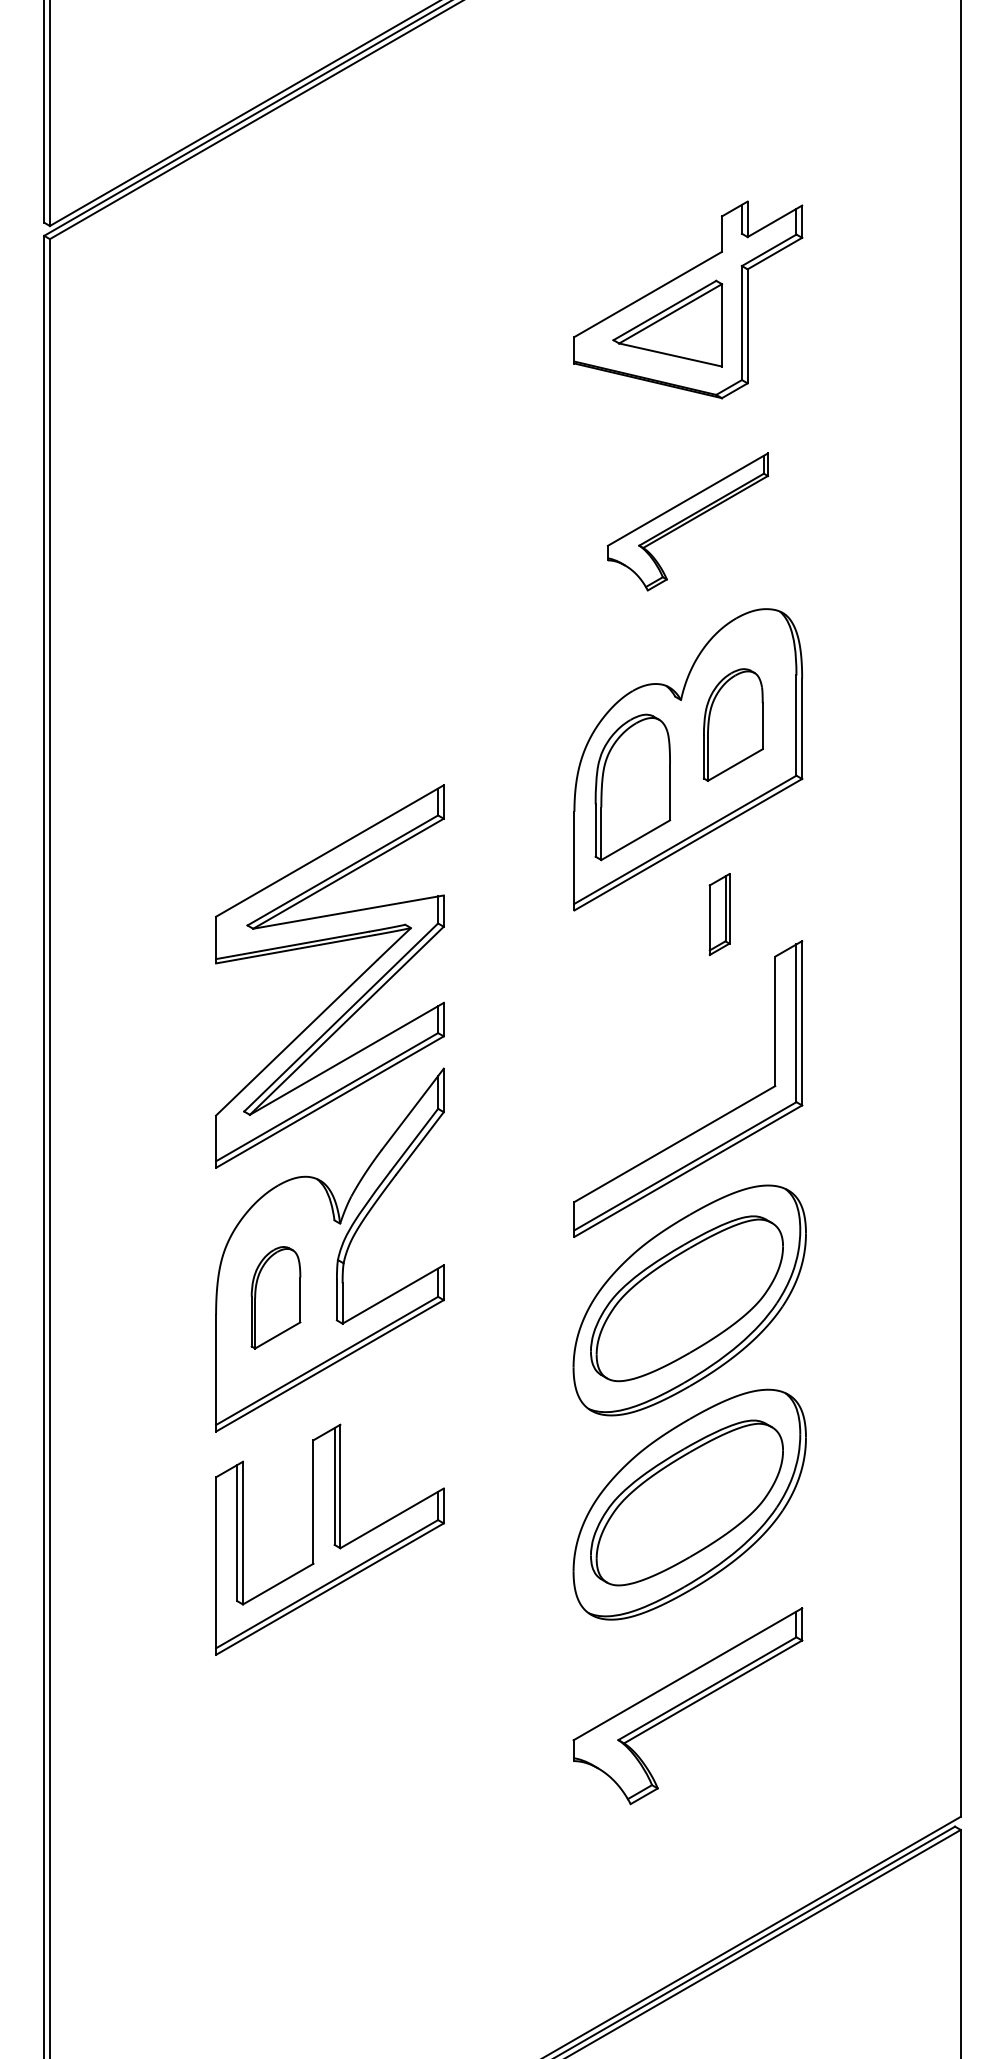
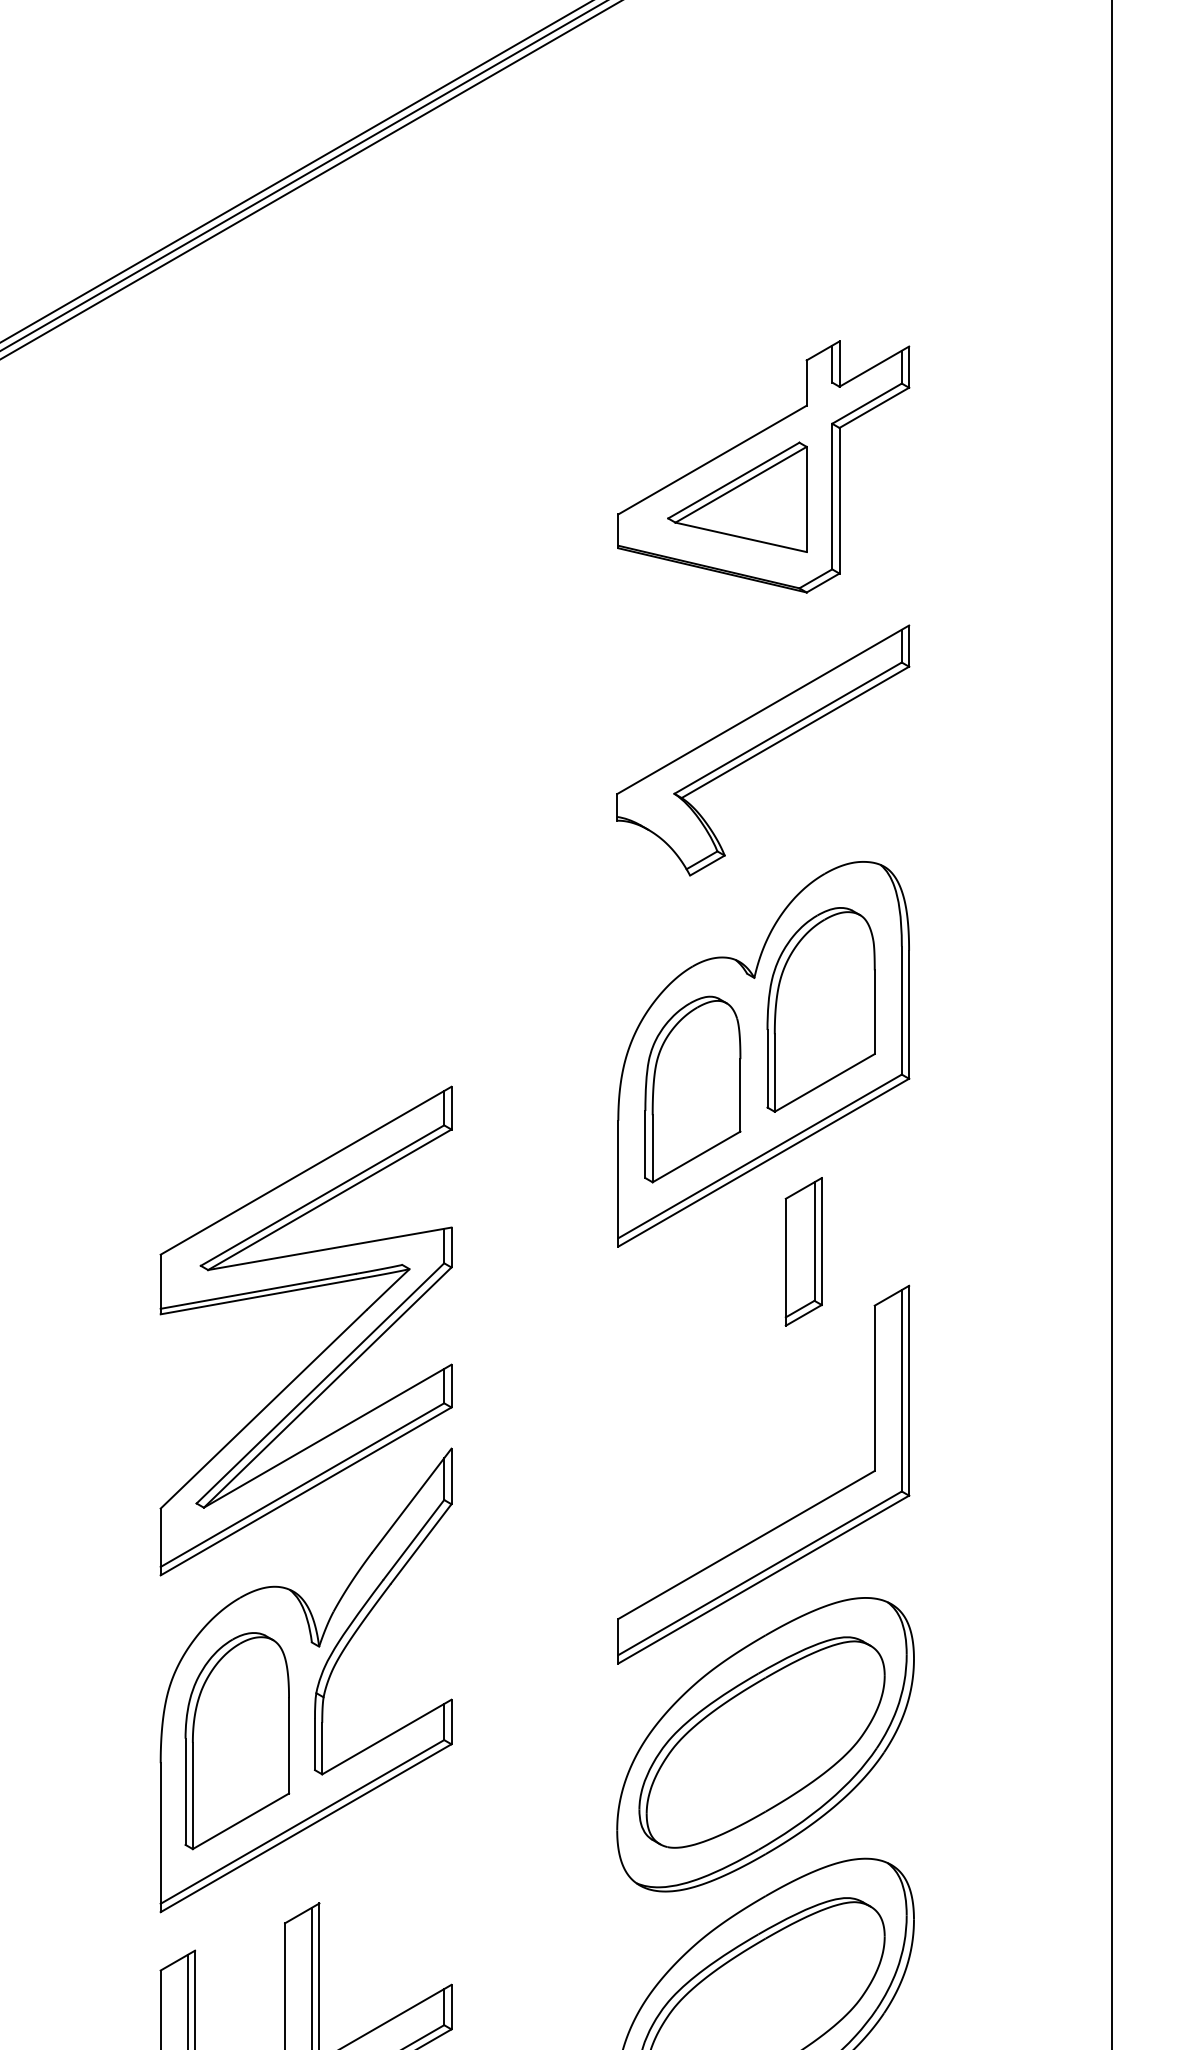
part: (687, 521) -> (762, 749), size x1.43
part: (733, 724) -> (821, 1009), size x1.43
part: (719, 914) -> (803, 1251), size x1.43
part: (275, 1297) -> (236, 1740), size x1.67

